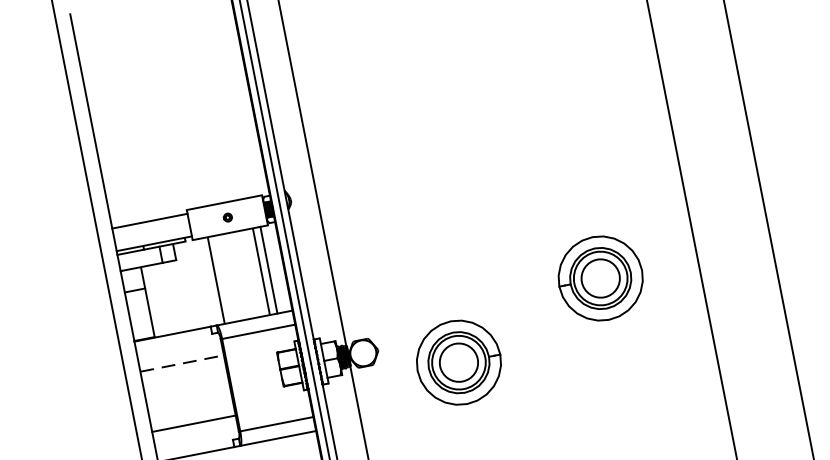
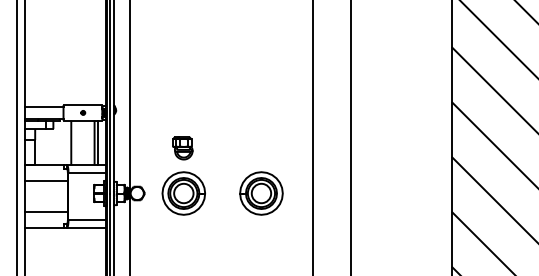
part: (433, 248) -> (182, 148), added
part: (600, 278) -> (261, 193), moved
line: (182, 362) -> (46, 180), dashed -> solid
part: (458, 362) -> (183, 193), moved

